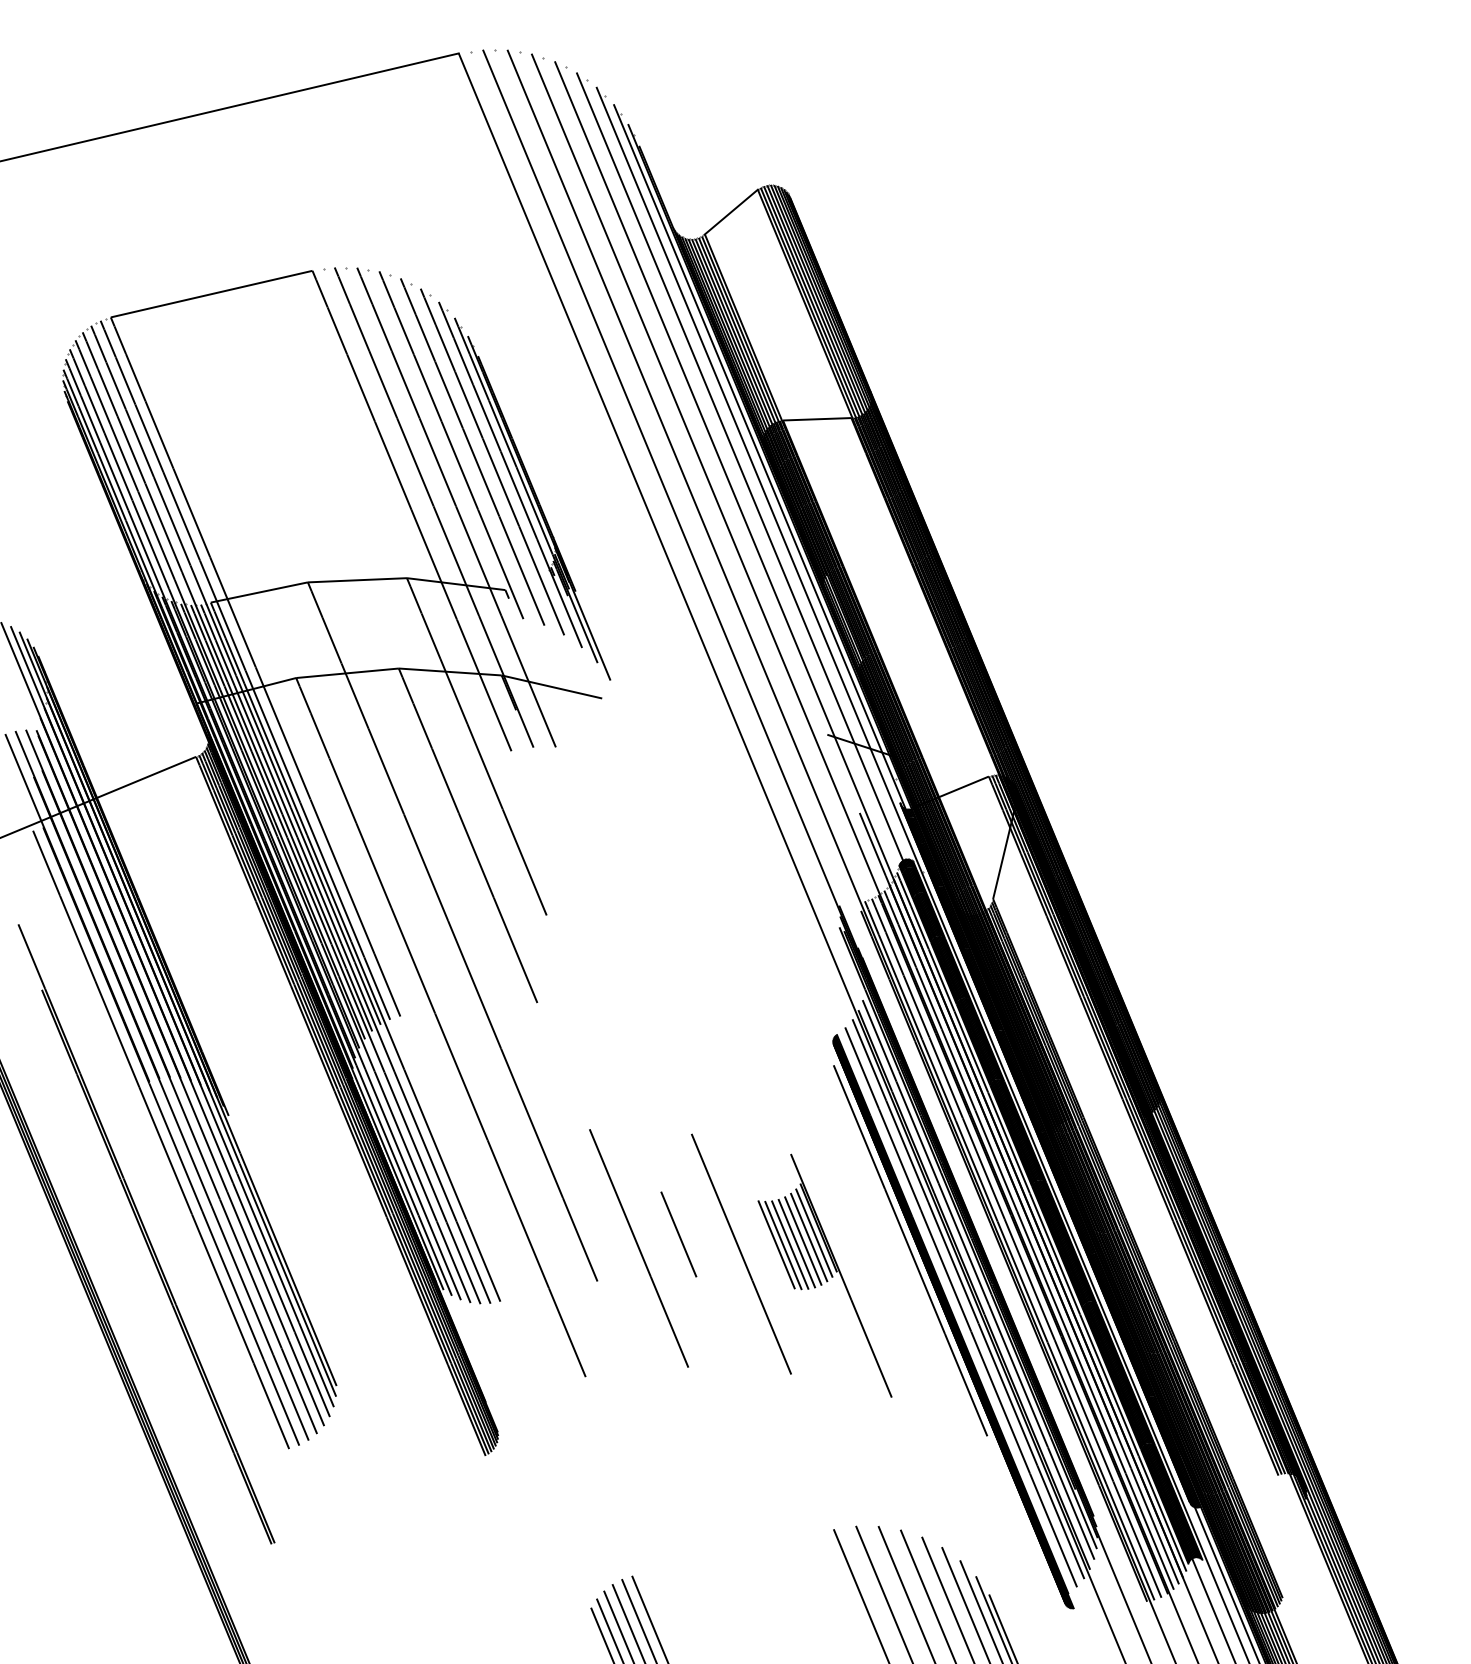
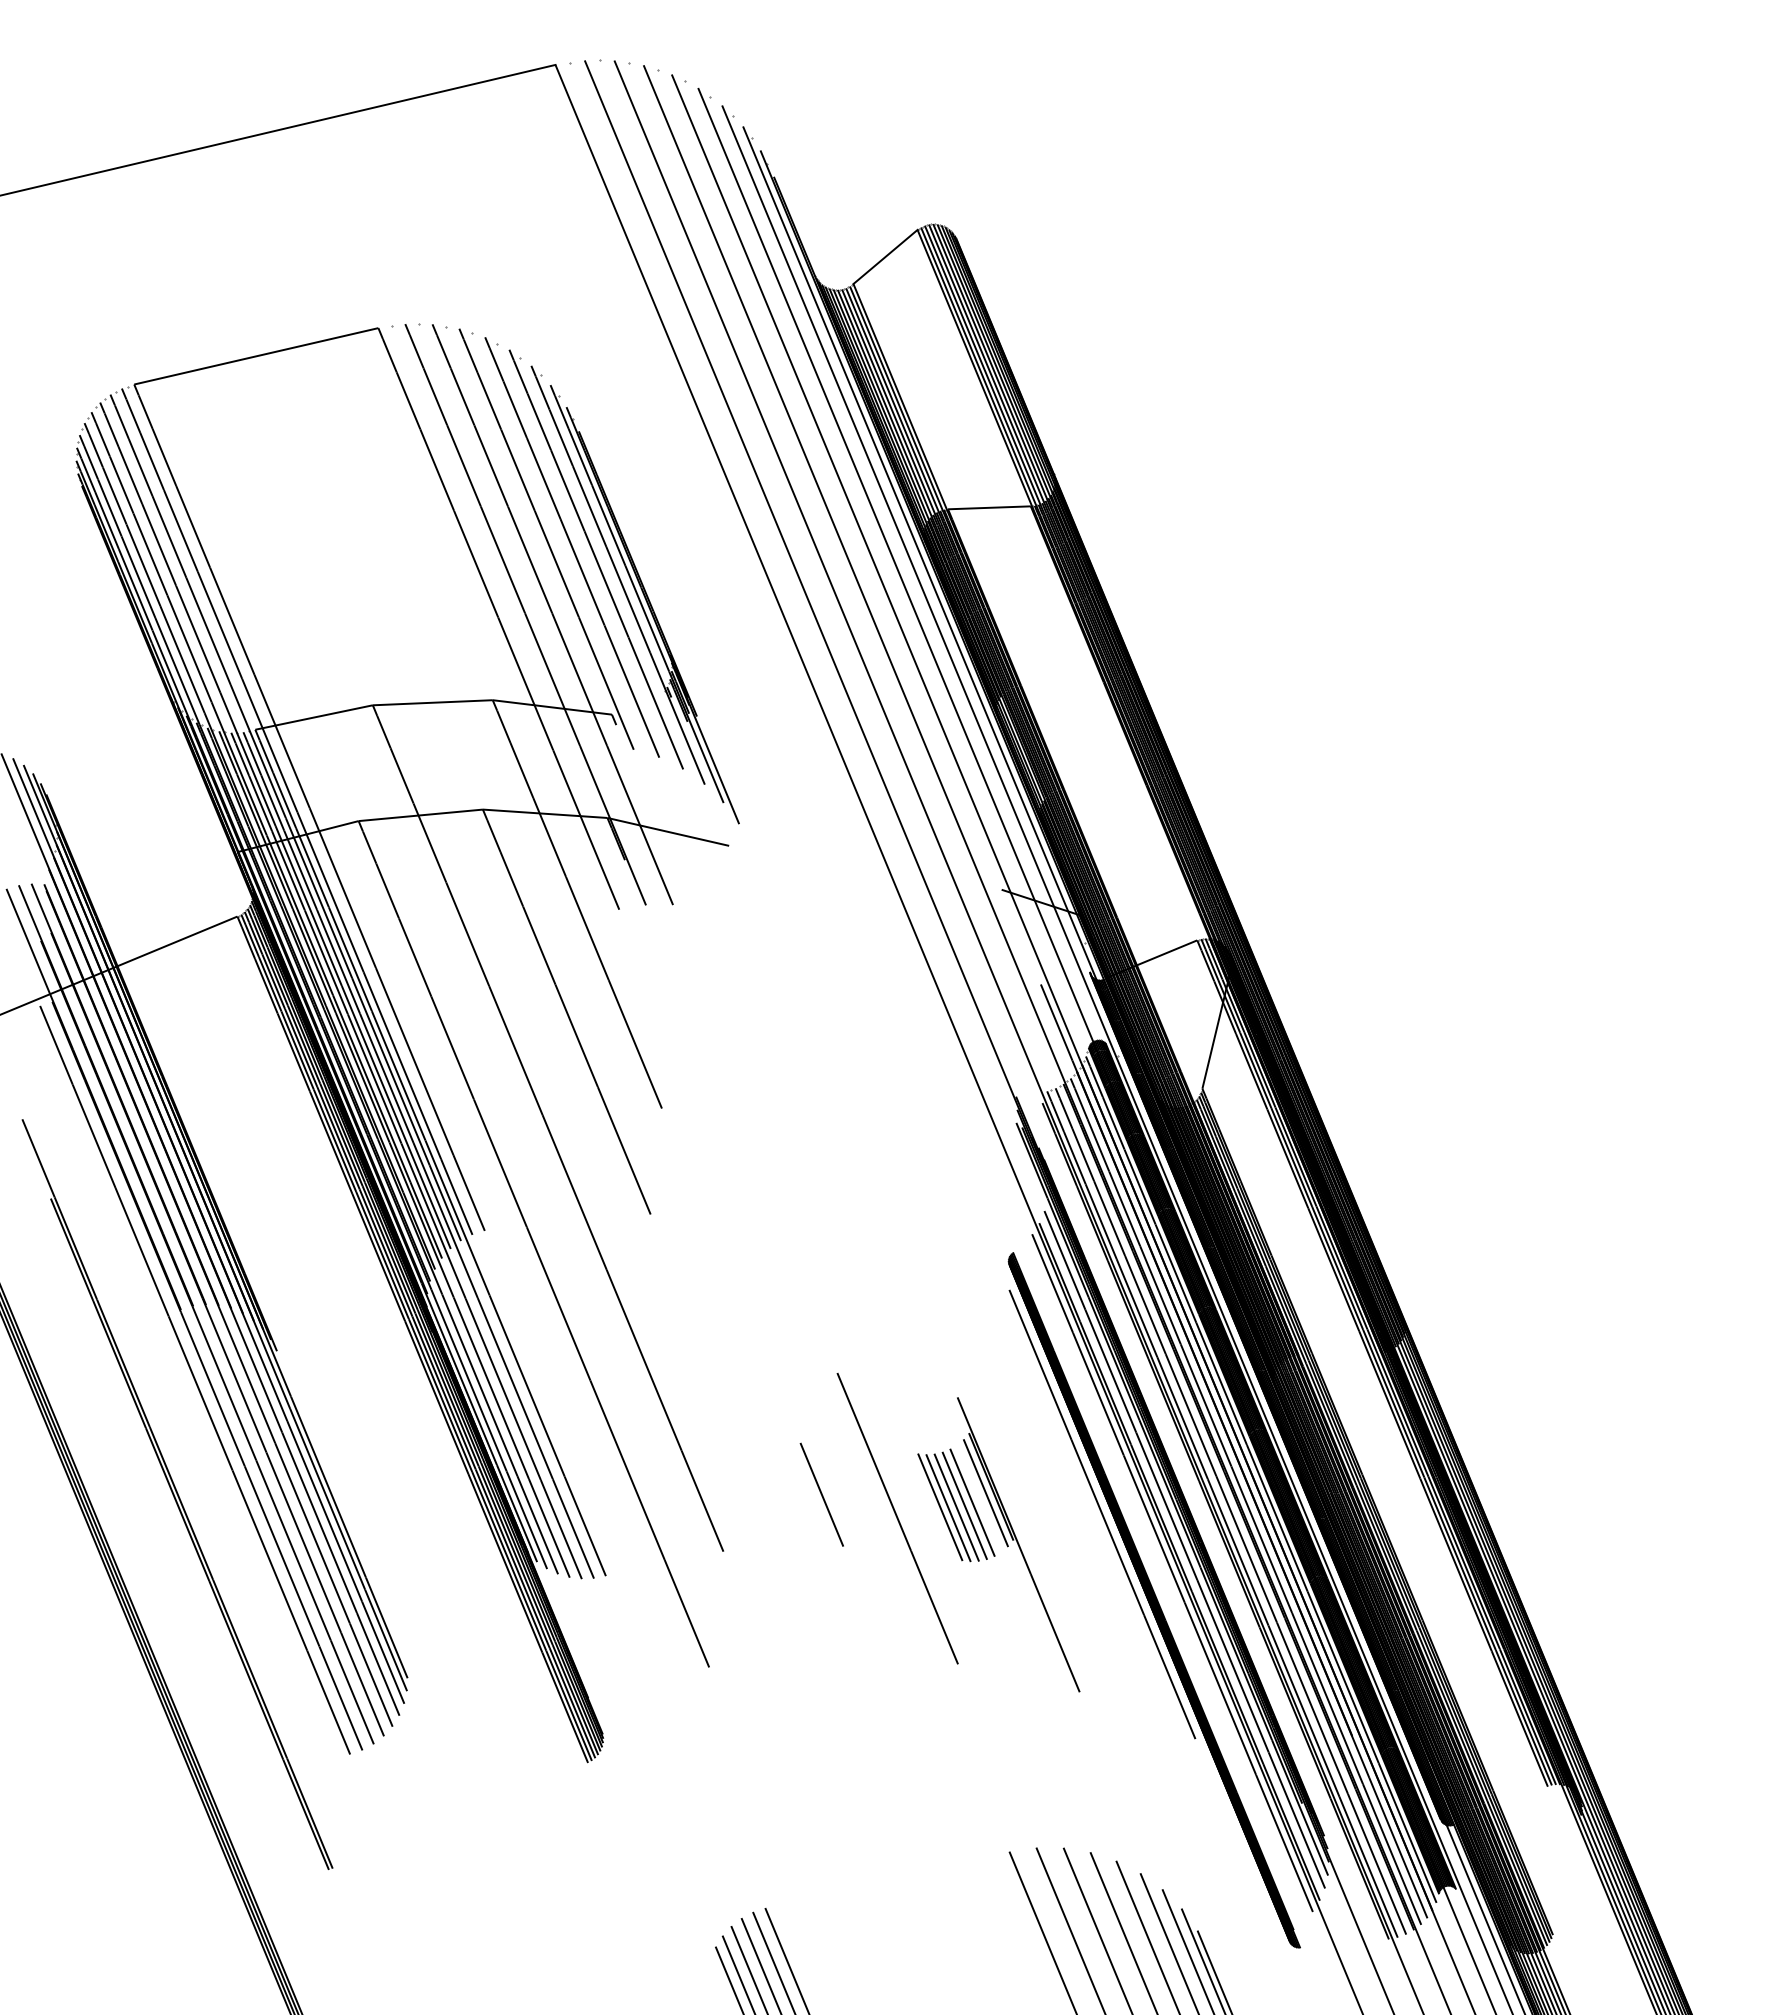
line: (809, 1237) -> (979, 1498), removed
line: (638, 1248) -> (773, 1511), removed
line: (960, 1306) -> (1163, 1582), removed

